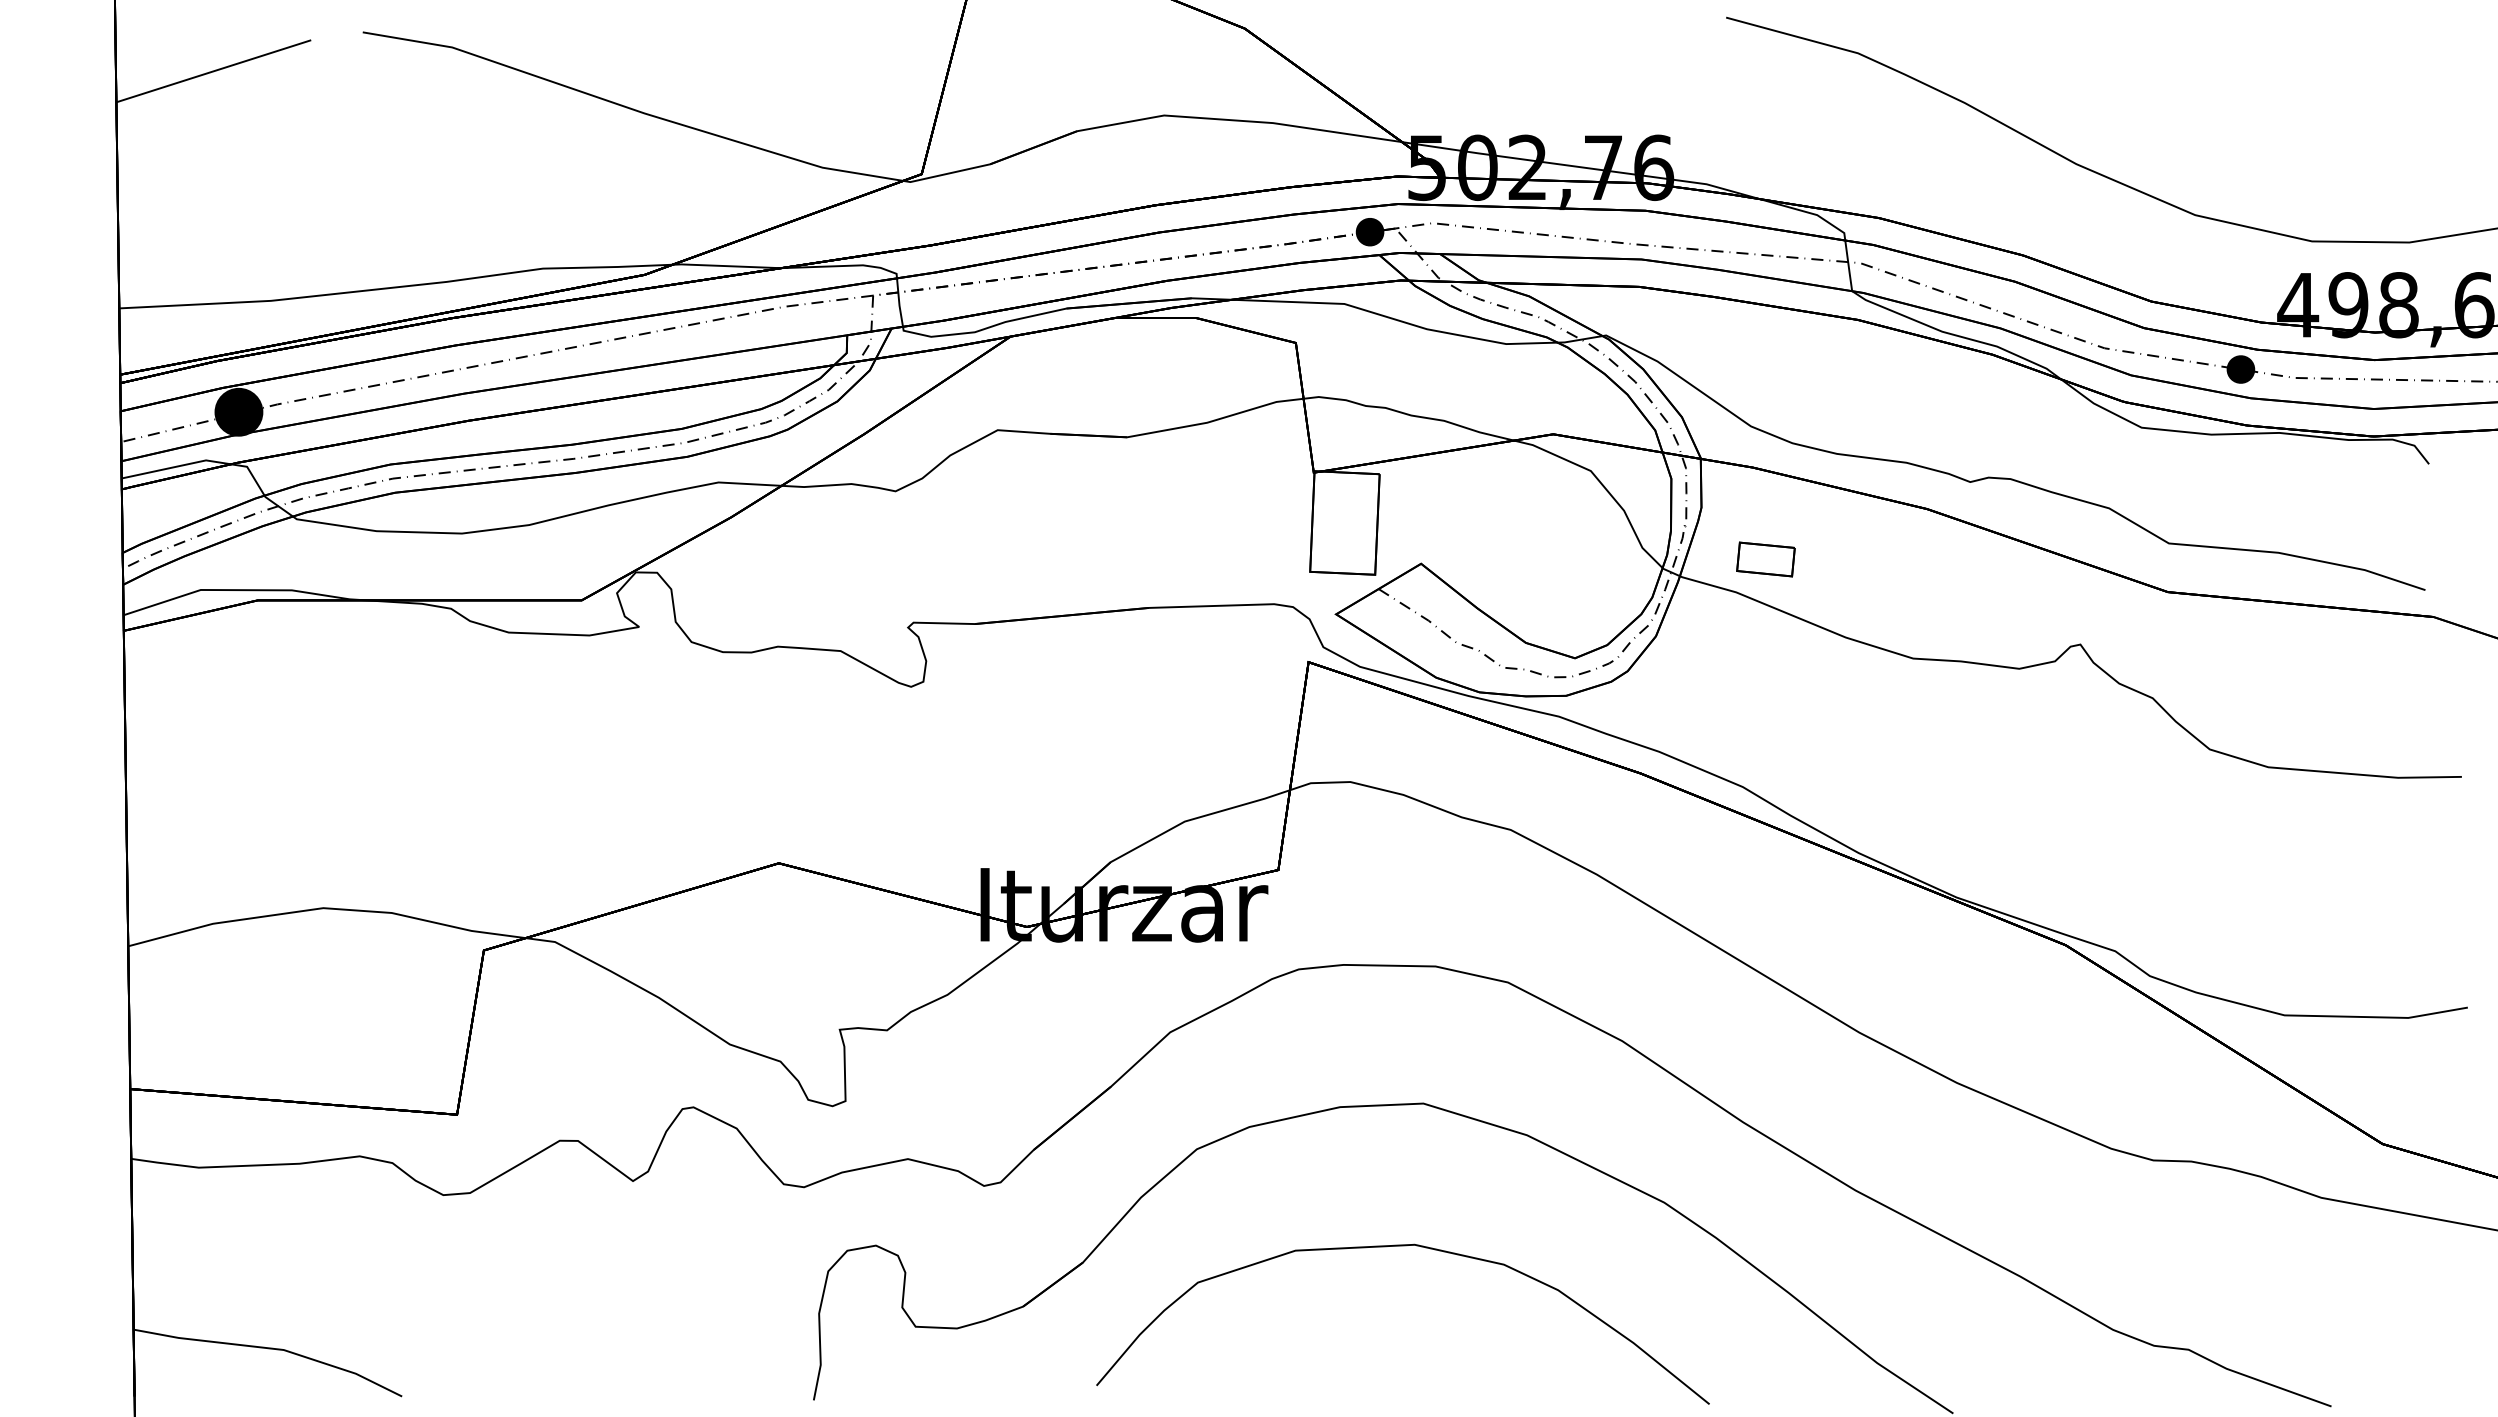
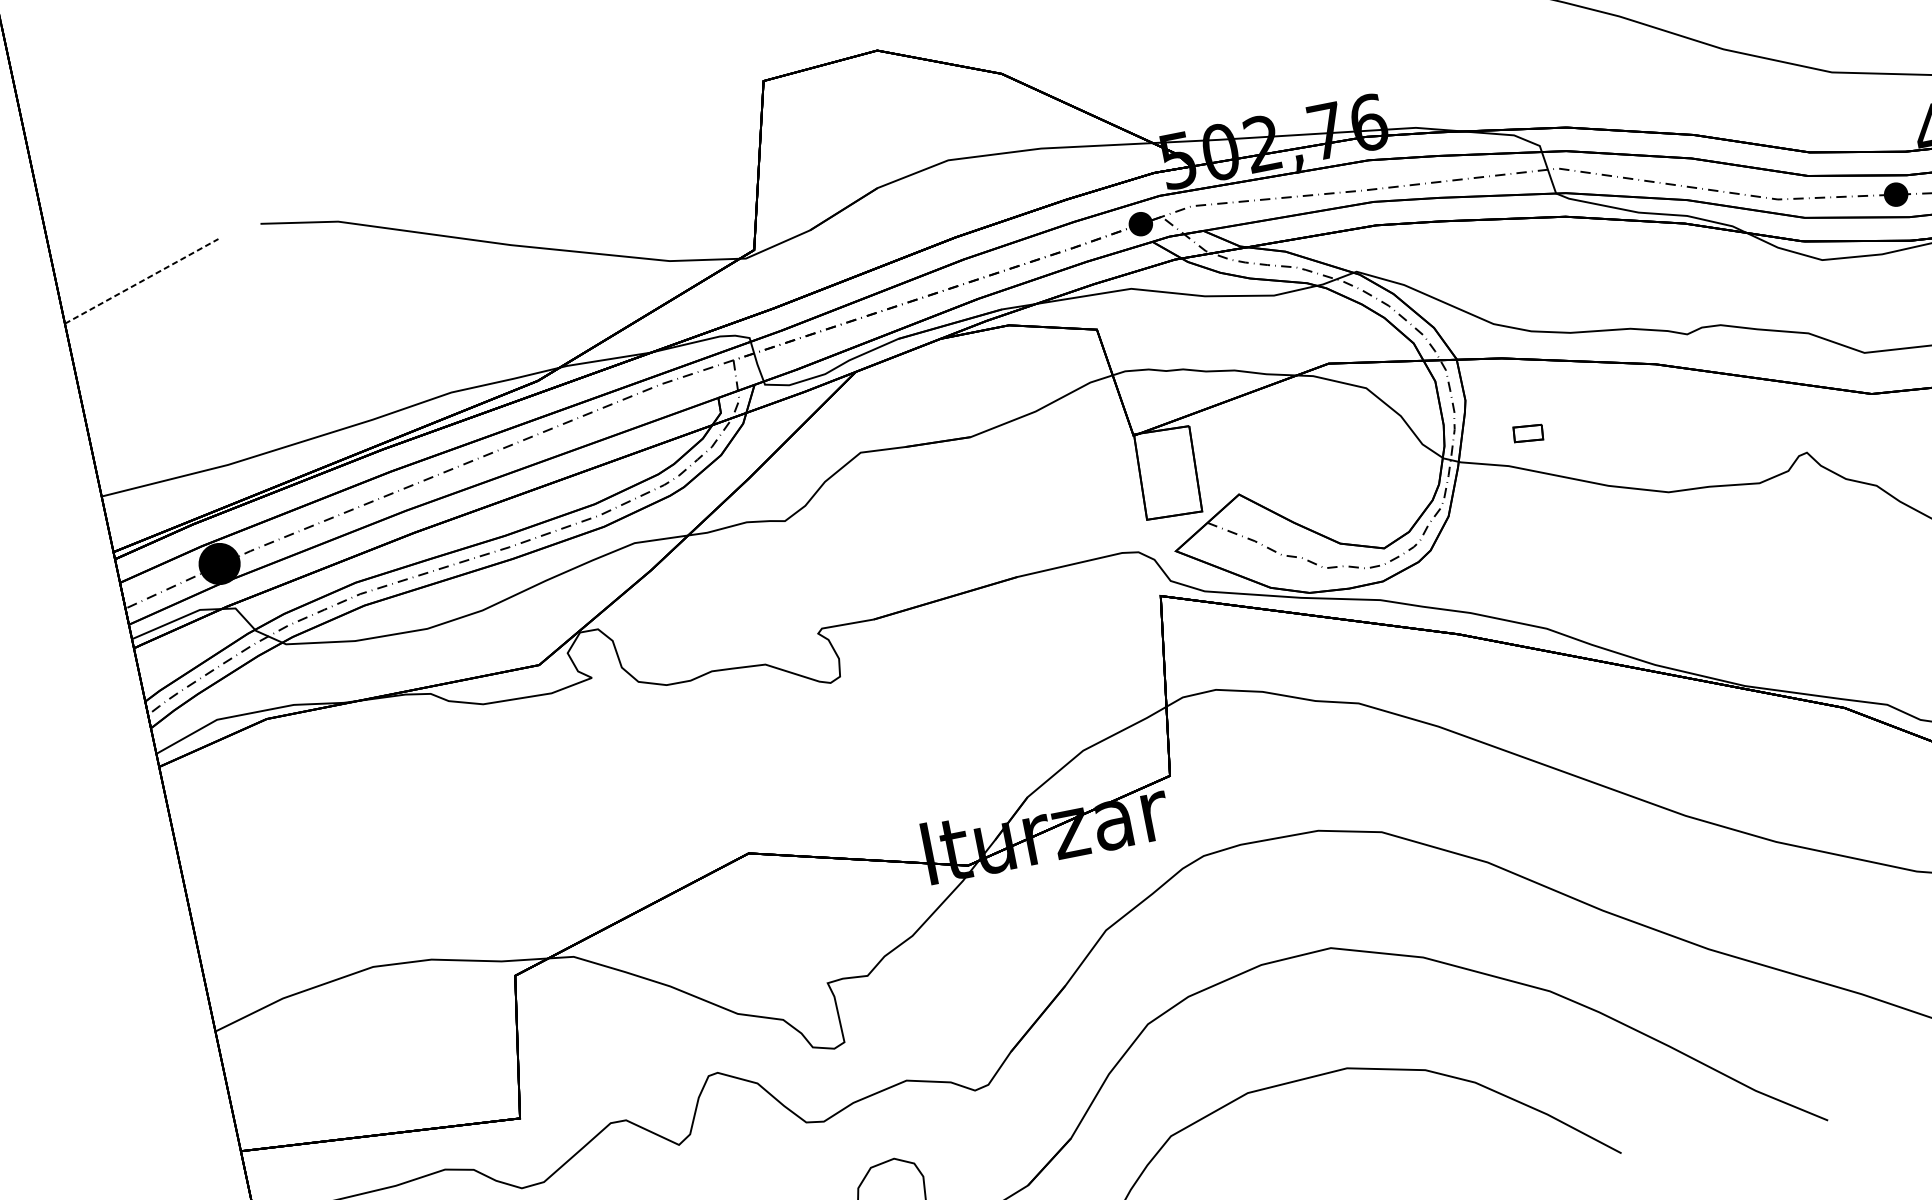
line: (214, 71) -> (142, 281), solid -> dashed
part: (1765, 559) -> (1527, 433), size x0.6

